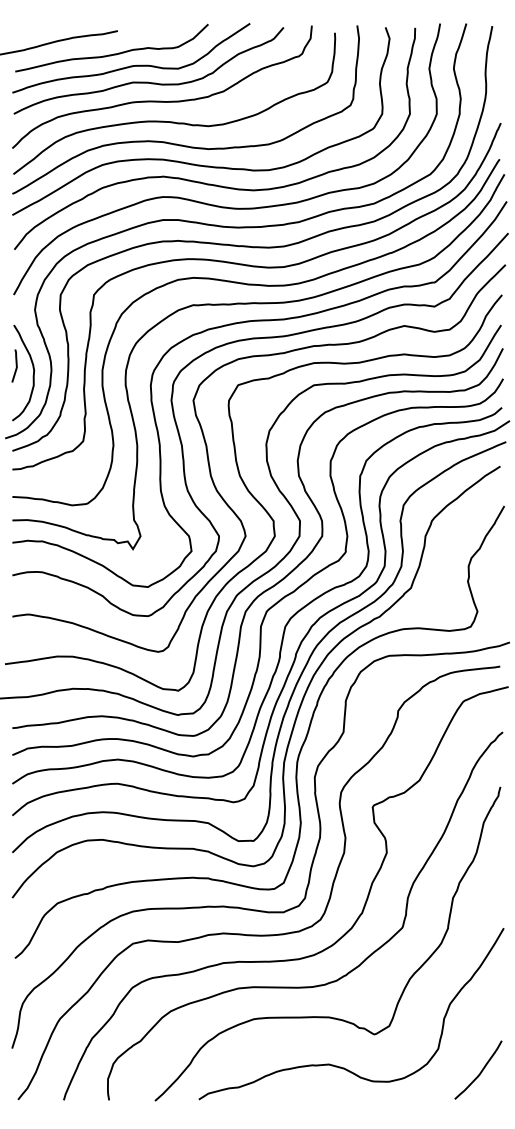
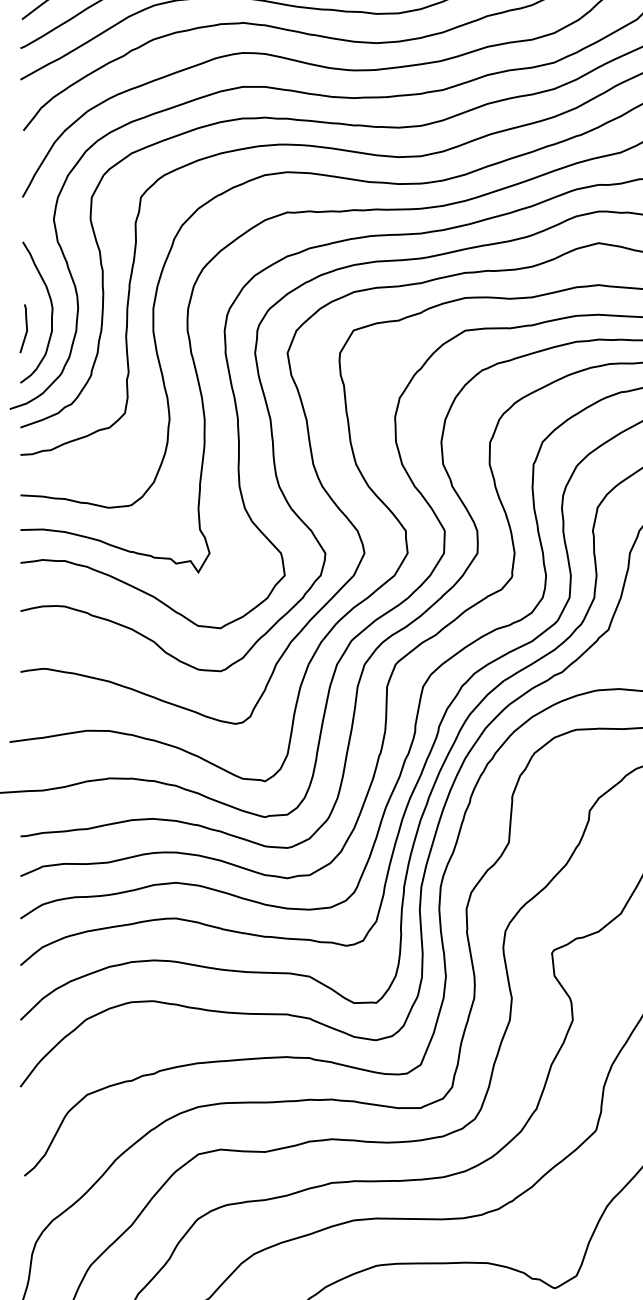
line: (15, 365) -> (25, 328), moved

